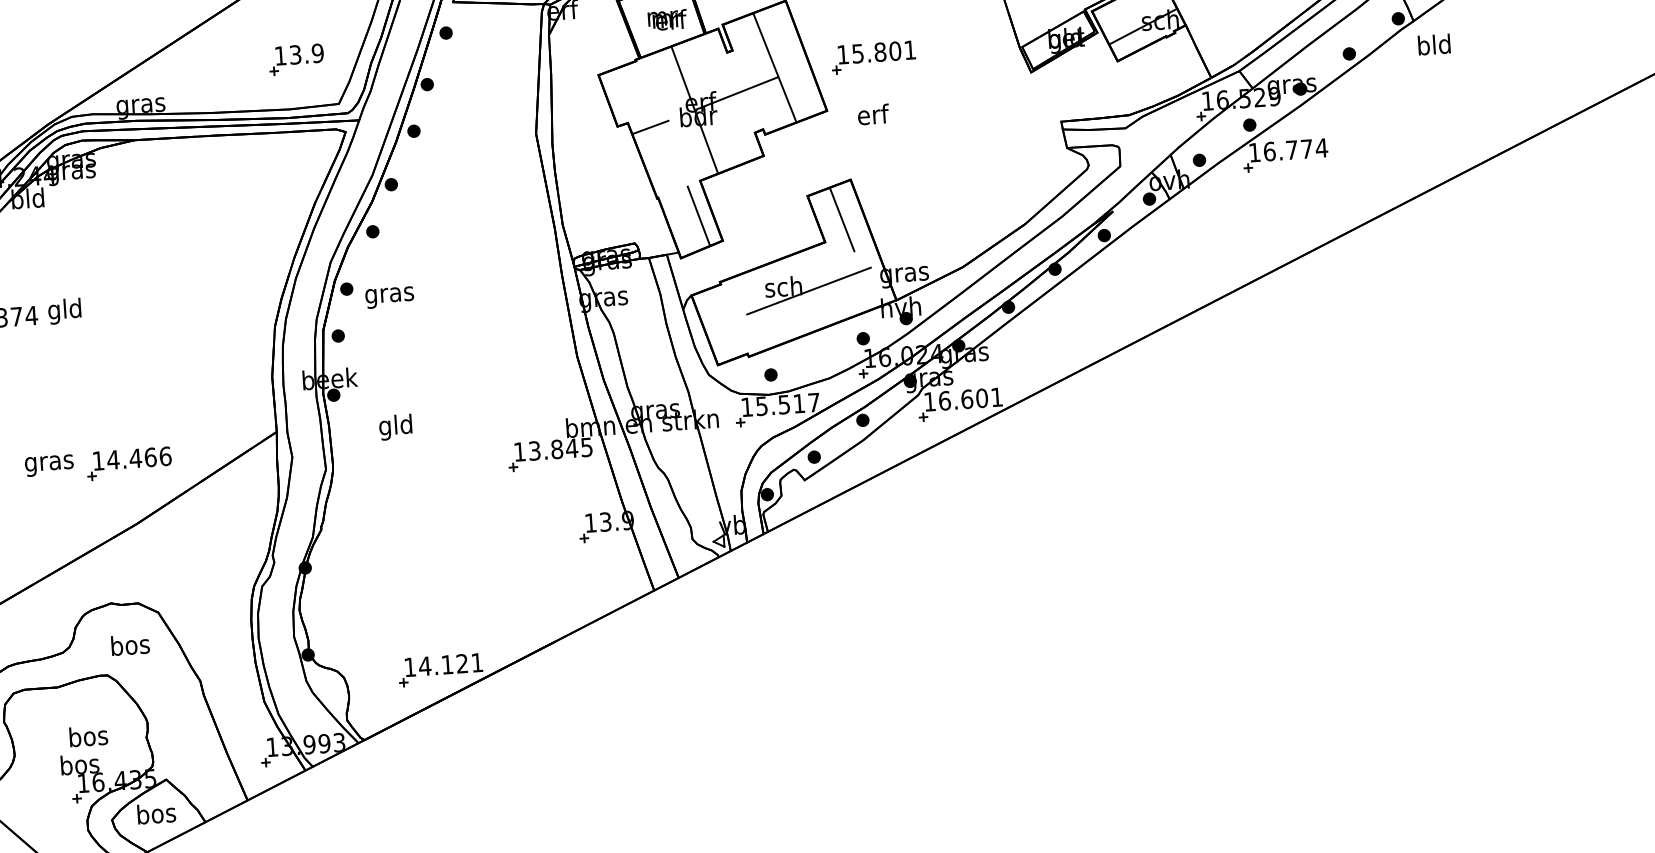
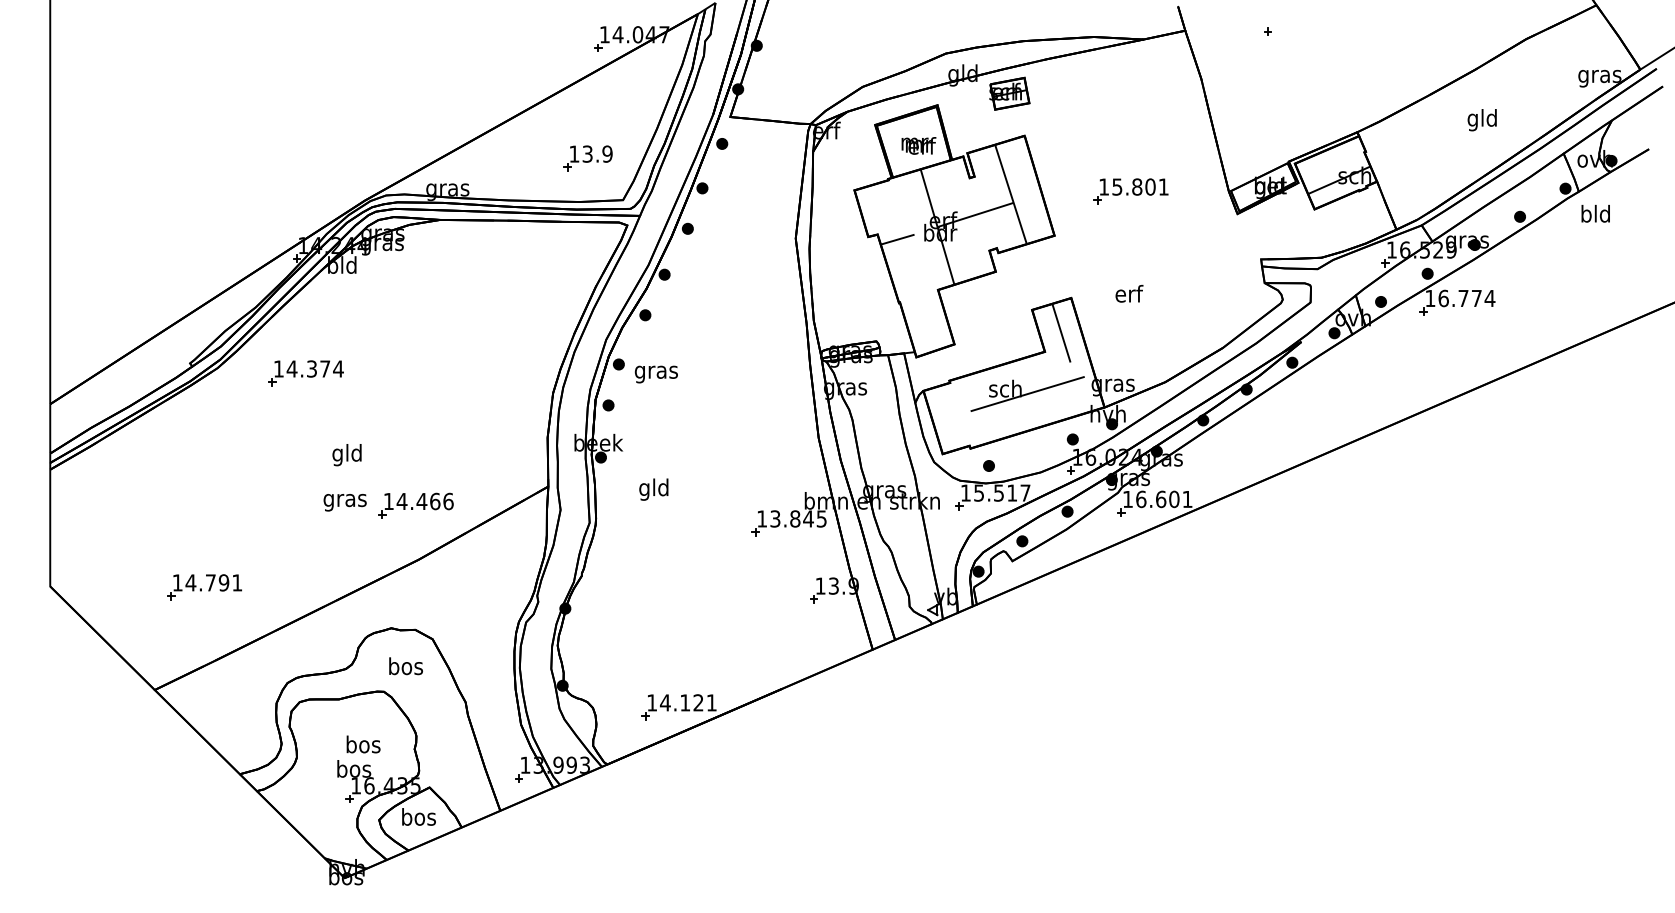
part: (873, 57) -> (1130, 191), moved
text: (873, 114) -> (1129, 293), moved
line: (698, 215) -> (934, 320), removed
text: (64, 311) -> (346, 455), moved

